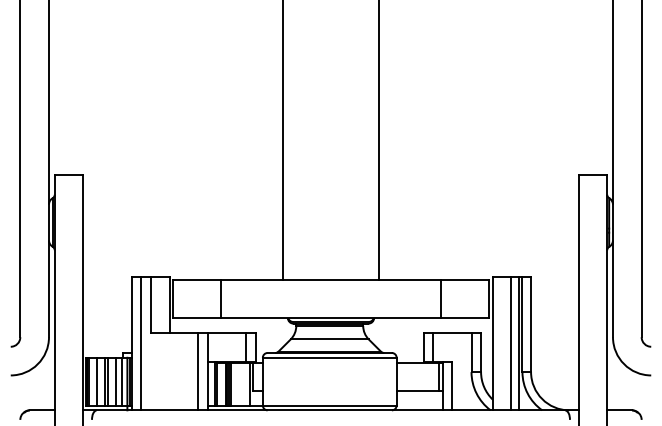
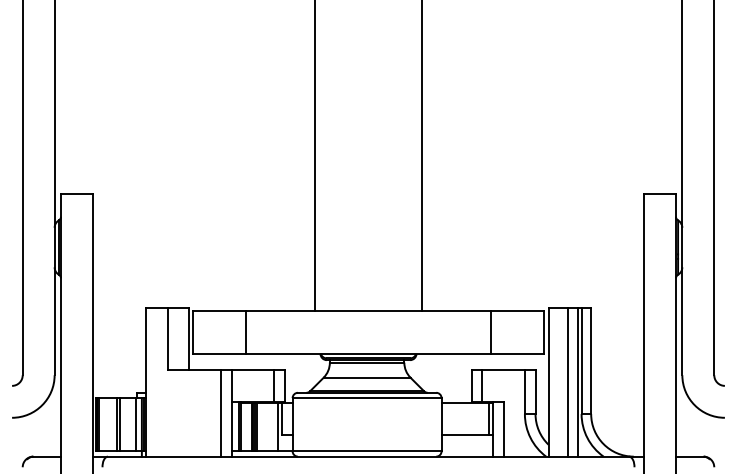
line: (141, 343) -> (157, 382), removed
line: (97, 381) -> (108, 424), removed
line: (115, 381) -> (128, 424), removed

